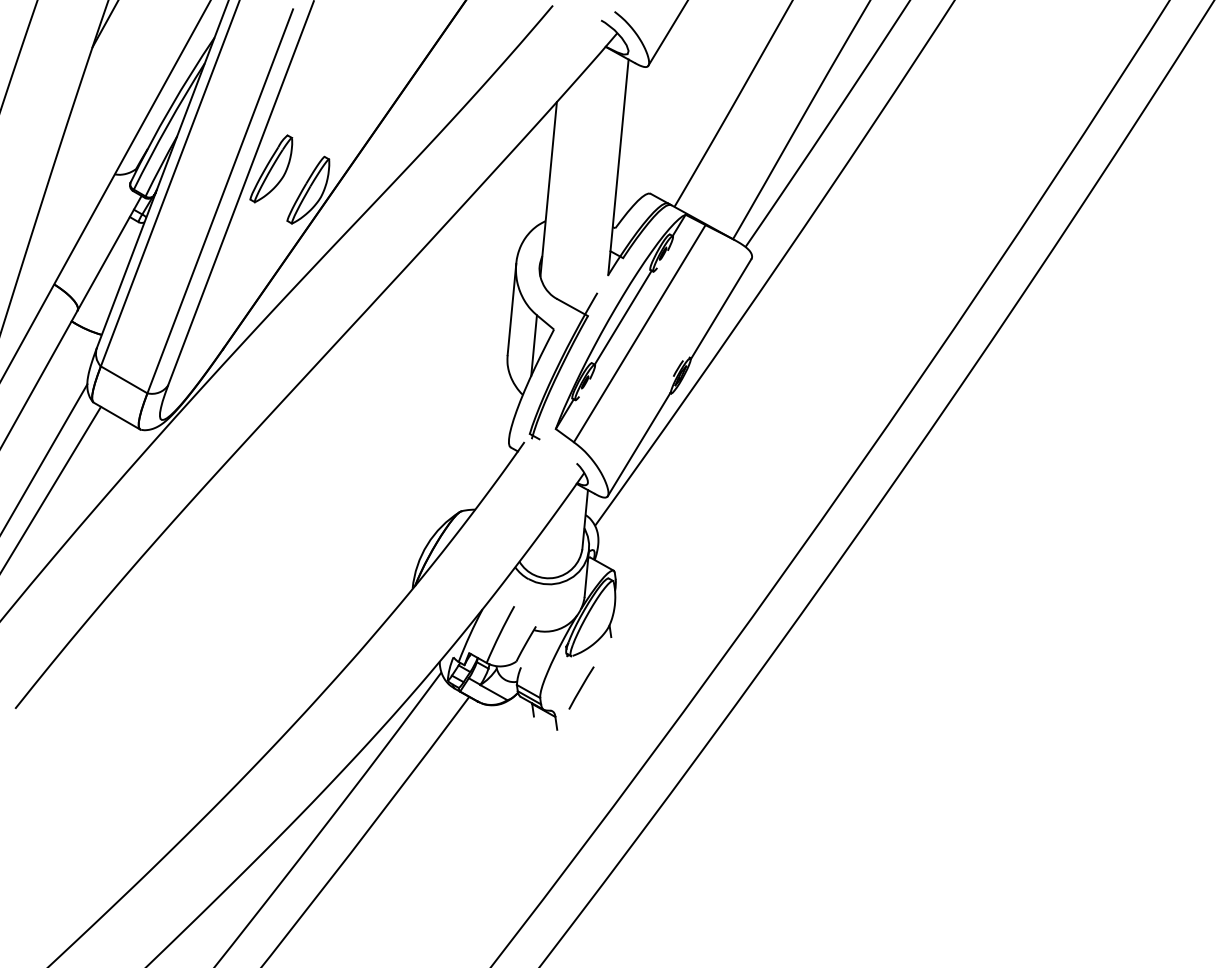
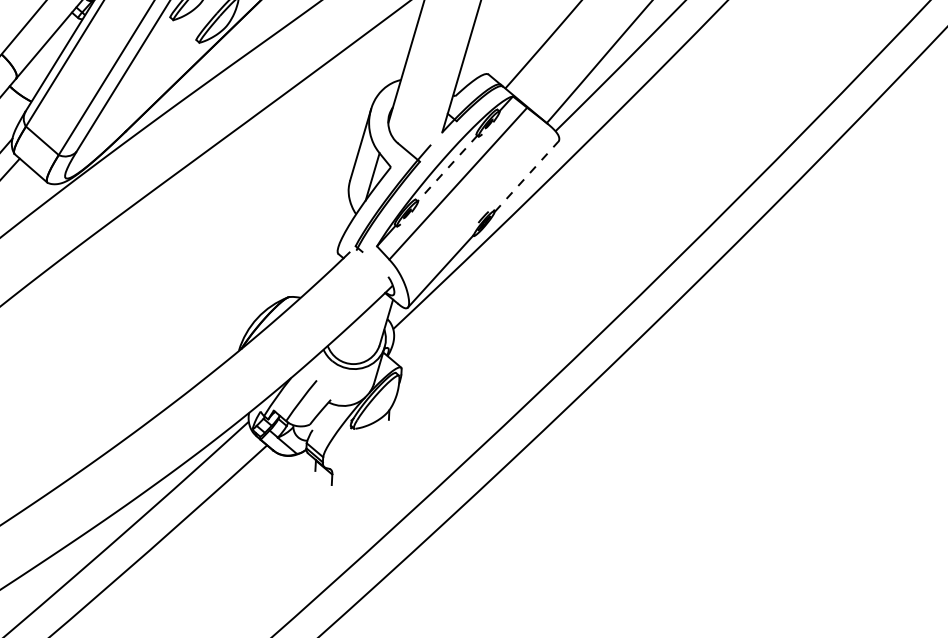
line: (721, 308) -> (526, 176), solid -> dashed
line: (623, 317) -> (447, 168), solid -> dashed
line: (581, 687) -> (357, 455), removed

